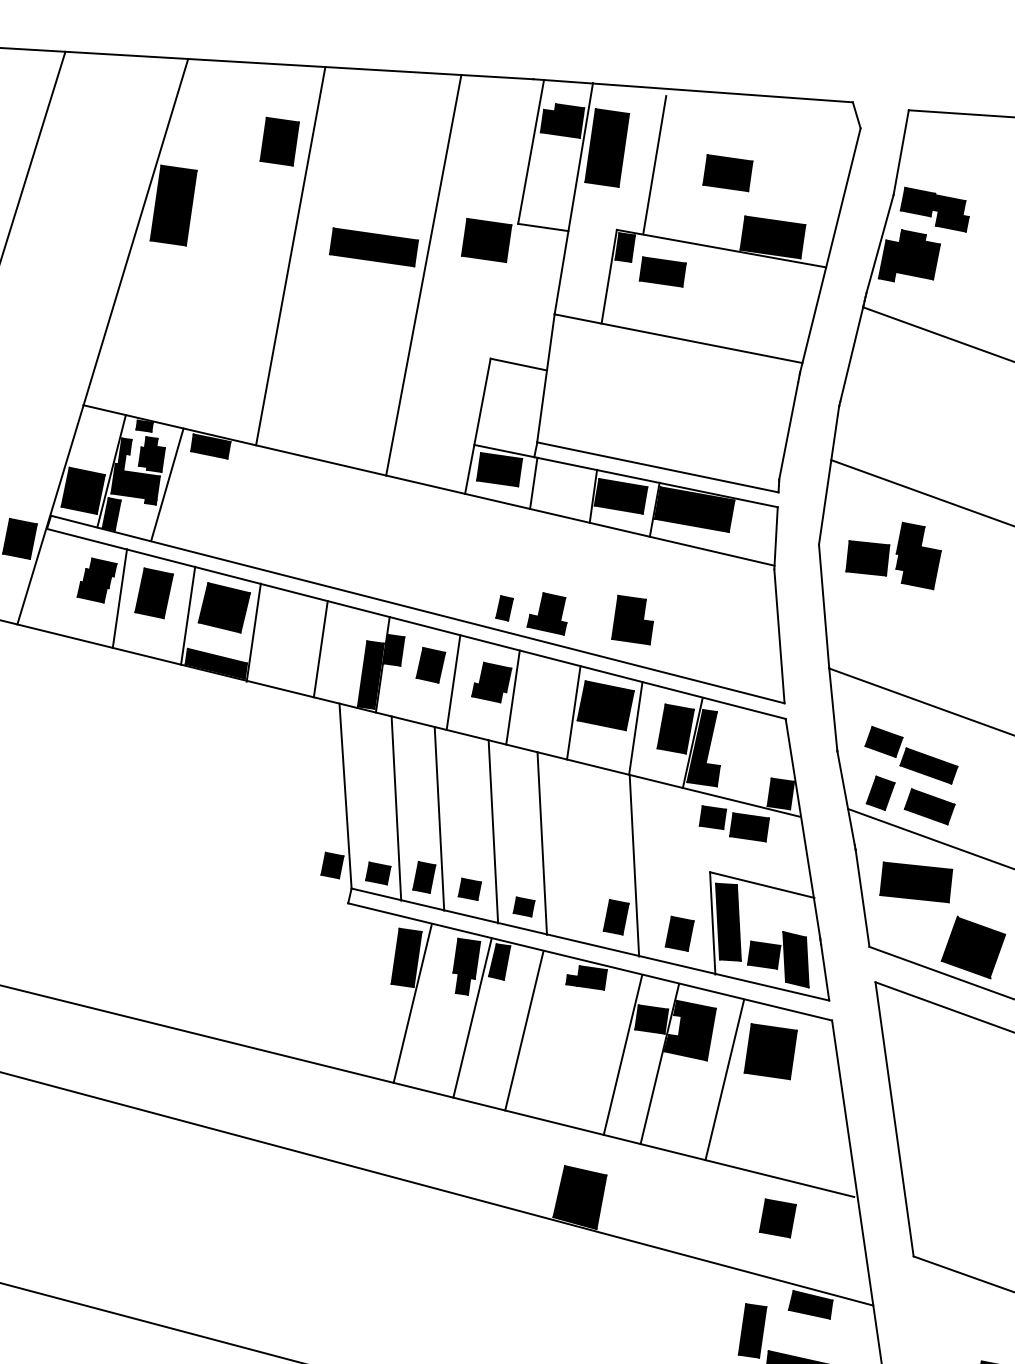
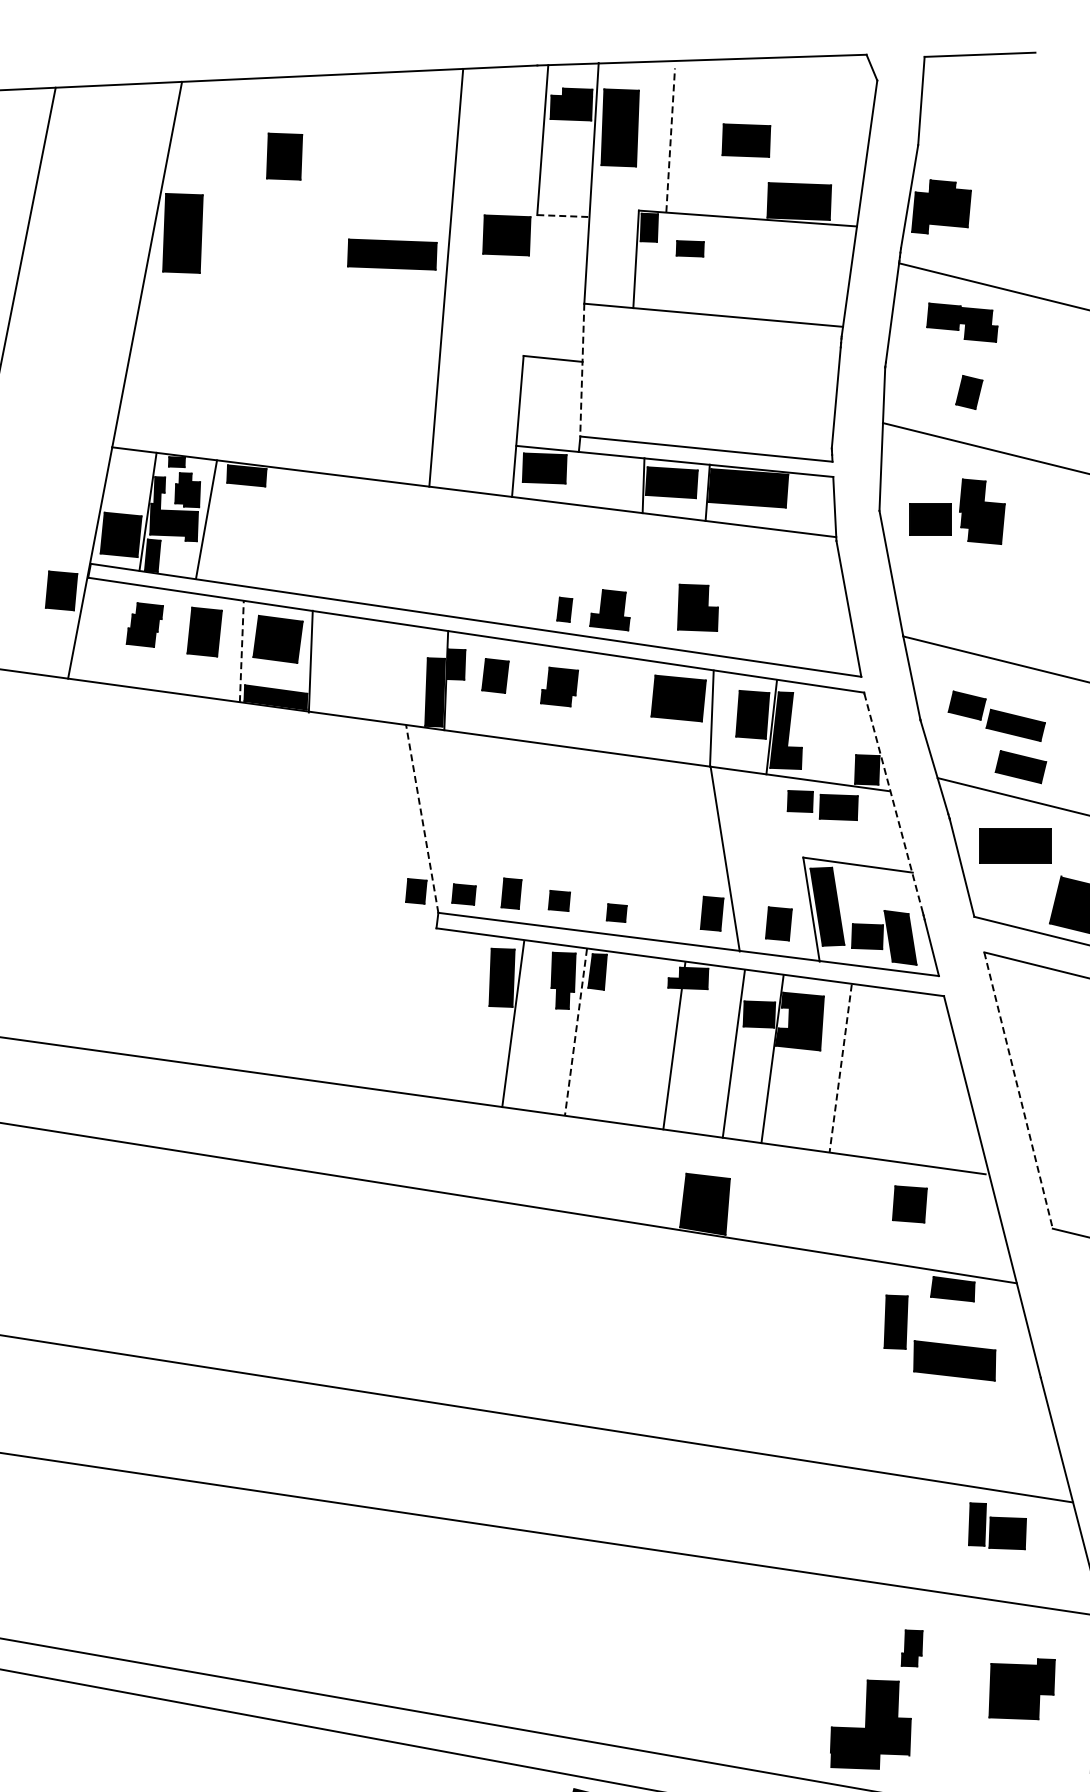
line: (654, 164) -> (670, 139), solid -> dashed
part: (935, 209) -> (962, 322), moved
line: (543, 227) -> (563, 216), solid -> dashed
line: (291, 256) -> (308, 272), removed
part: (661, 271) -> (689, 248), size x0.6
line: (546, 378) -> (582, 370), solid -> dashed
line: (534, 483) -> (581, 478), removed
line: (120, 597) -> (170, 640), removed
line: (187, 615) -> (241, 651), solid -> dashed
line: (321, 649) -> (381, 671), removed
line: (453, 682) -> (520, 691), removed
line: (512, 696) -> (582, 699), removed
line: (573, 712) -> (646, 708), removed
part: (880, 793) -> (969, 392), moved
line: (345, 795) -> (422, 818), solid -> dashed
line: (396, 807) -> (475, 825), removed
line: (439, 818) -> (520, 831), removed
line: (802, 829) -> (893, 803), solid -> dashed
line: (492, 831) -> (576, 839), removed
line: (542, 843) -> (628, 846), removed
line: (472, 1018) -> (575, 1032), solid -> dashed
line: (524, 1030) -> (674, 1045), moved
part: (770, 1051) -> (884, 1034), removed
line: (724, 1079) -> (840, 1068), solid -> dashed
line: (894, 1120) -> (1018, 1091), solid -> dashed

